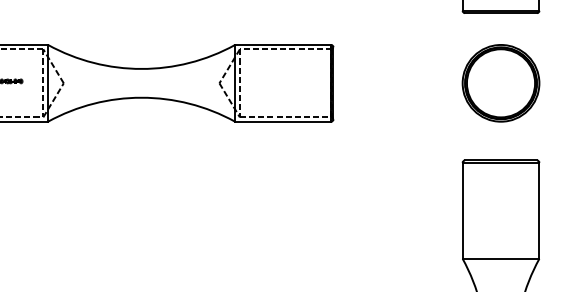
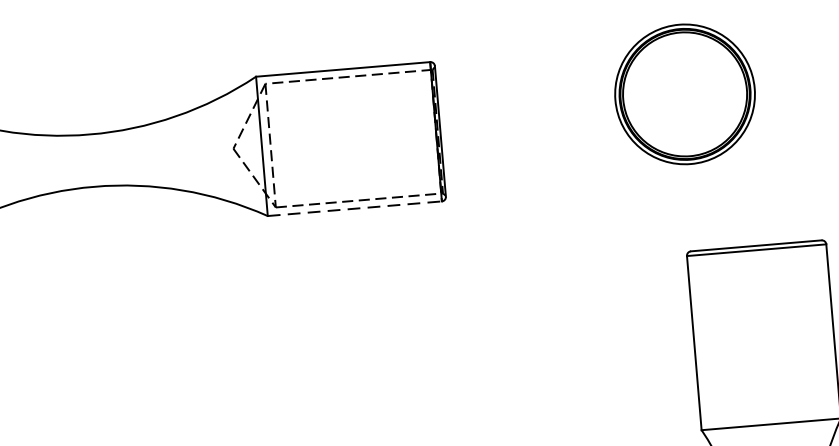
part: (500, 83) -> (684, 94), moved
line: (283, 121) -> (355, 208), solid -> dashed

